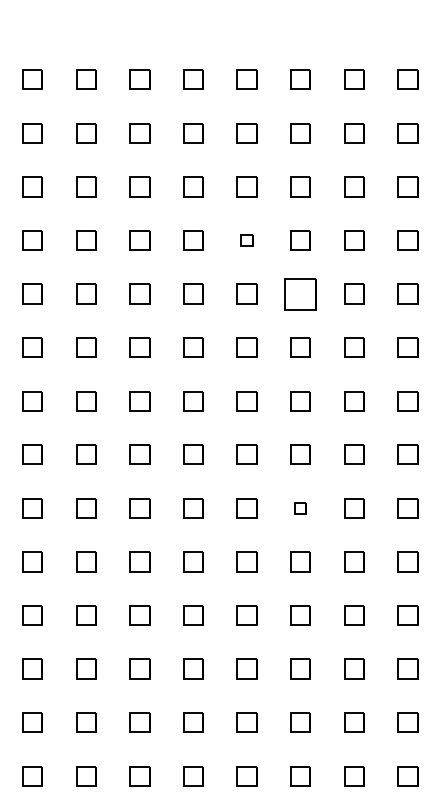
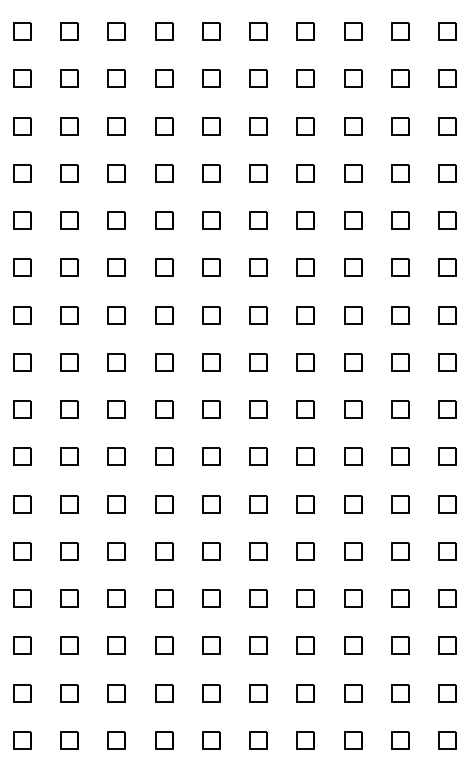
part: (247, 240) -> (211, 173), size x1.67
part: (300, 293) -> (258, 220), size x0.62
part: (300, 508) -> (258, 409), size x1.67

